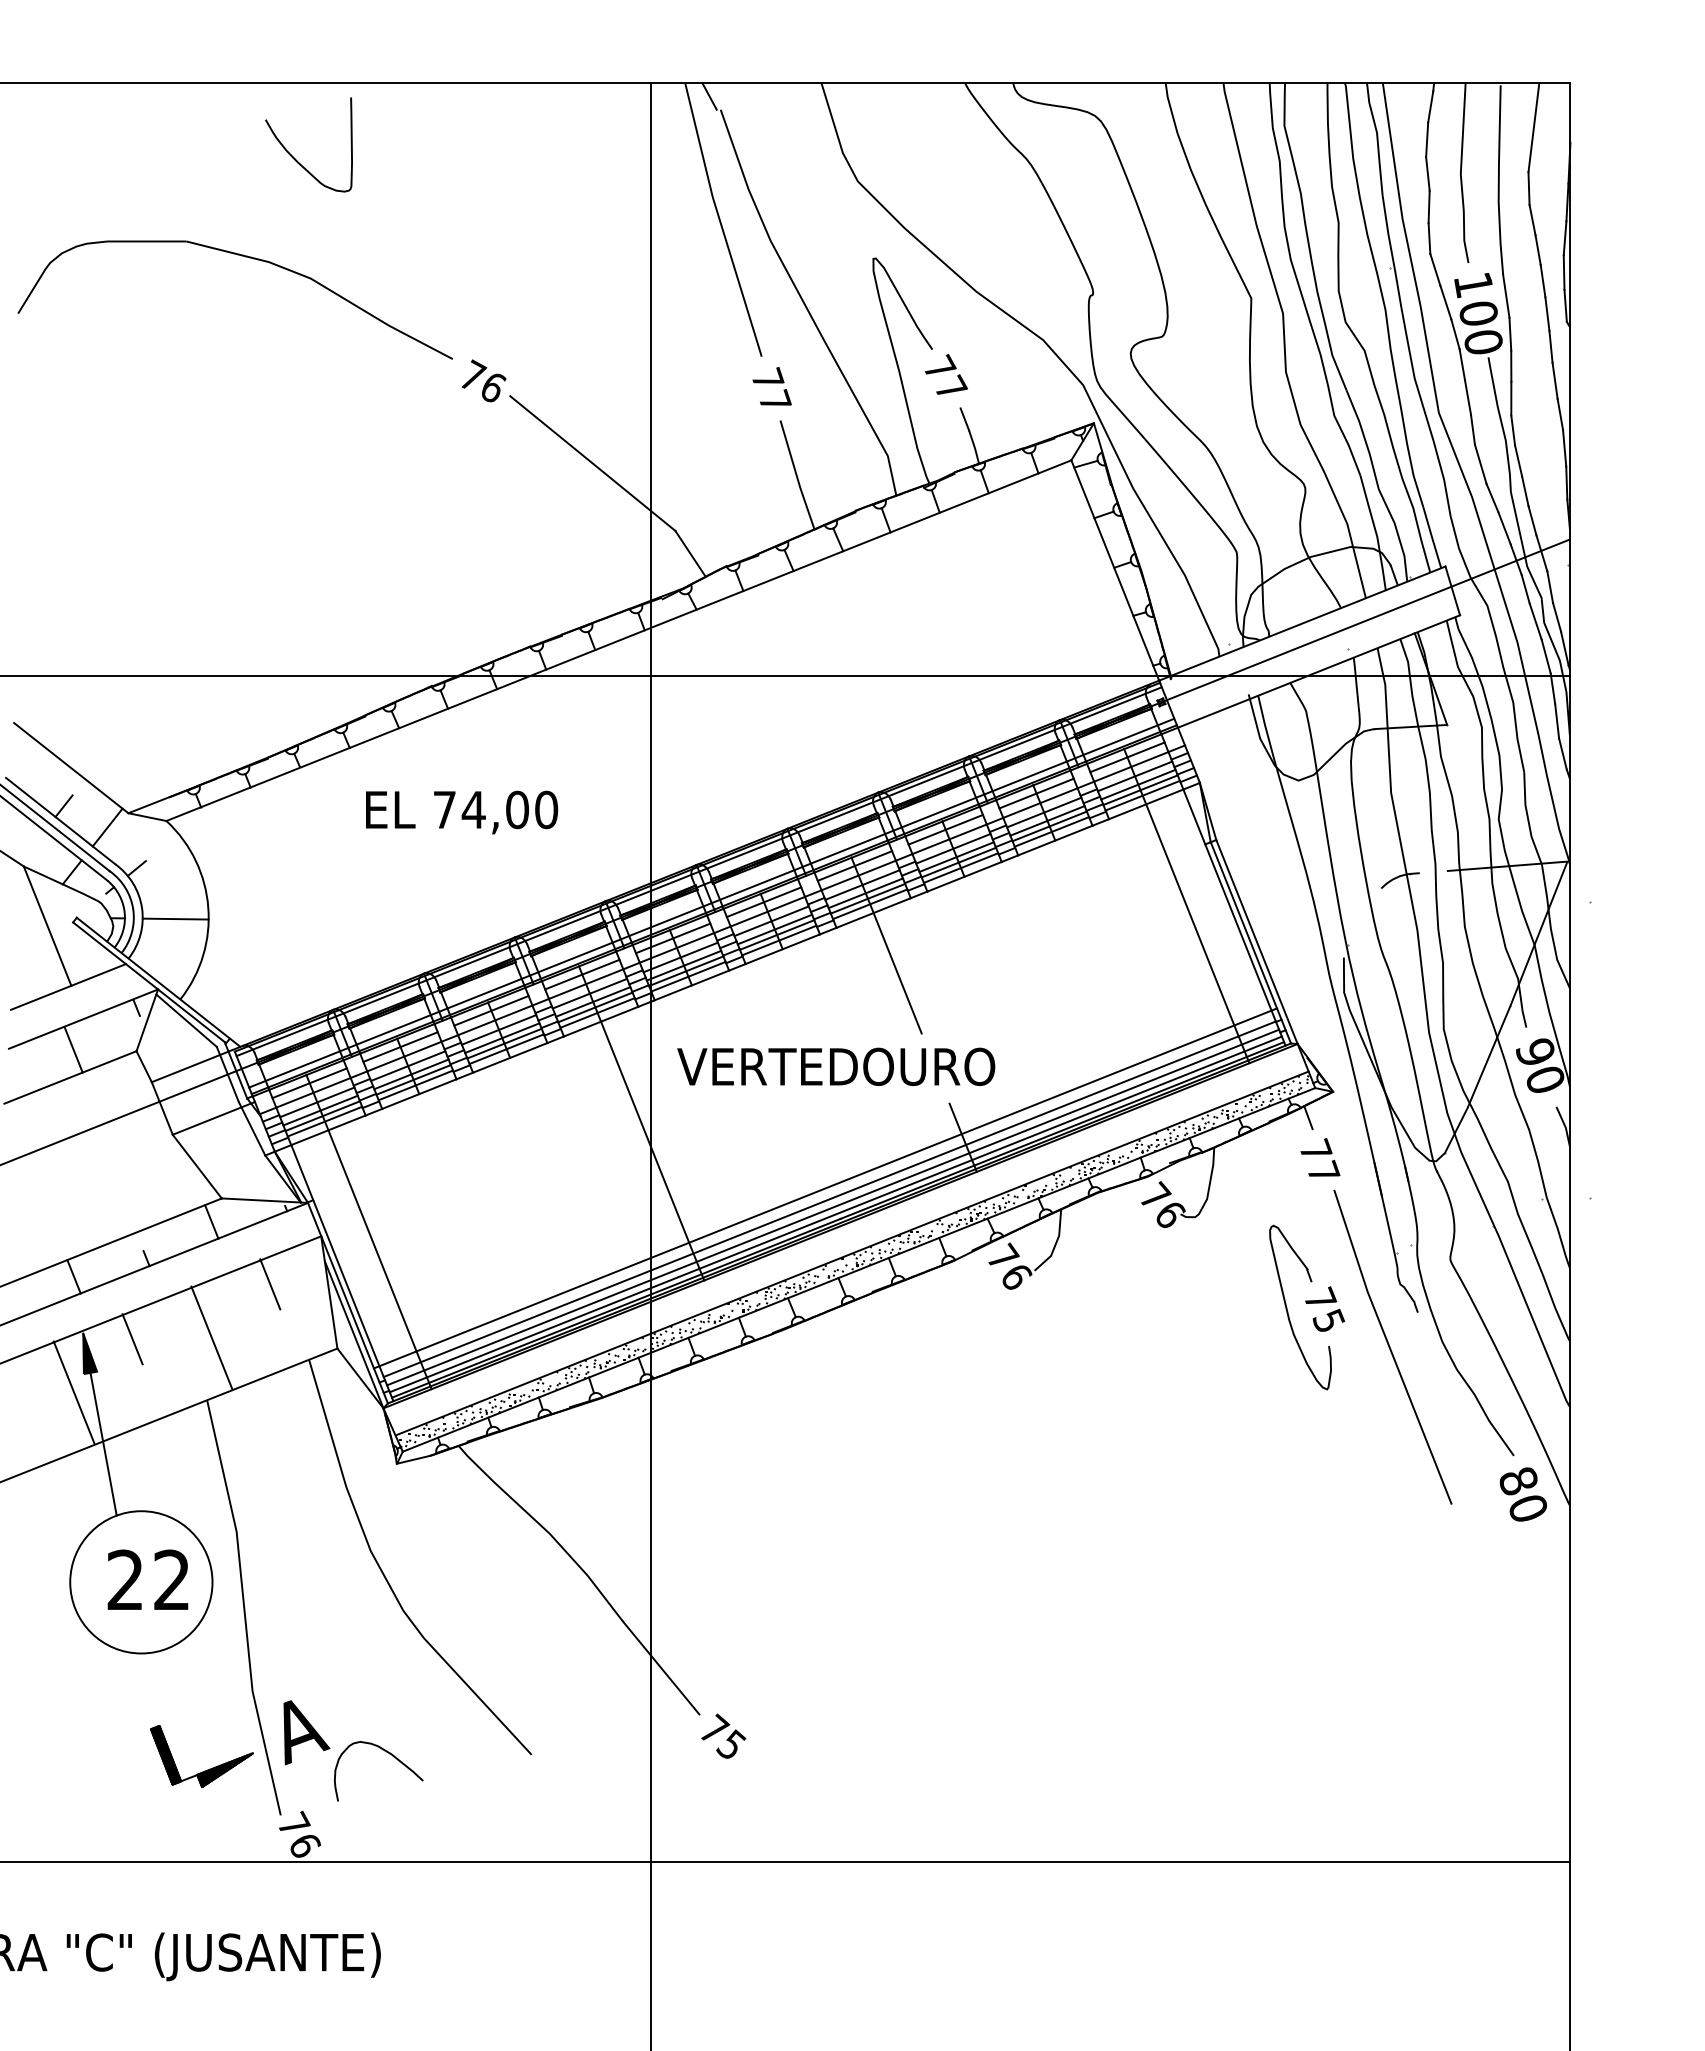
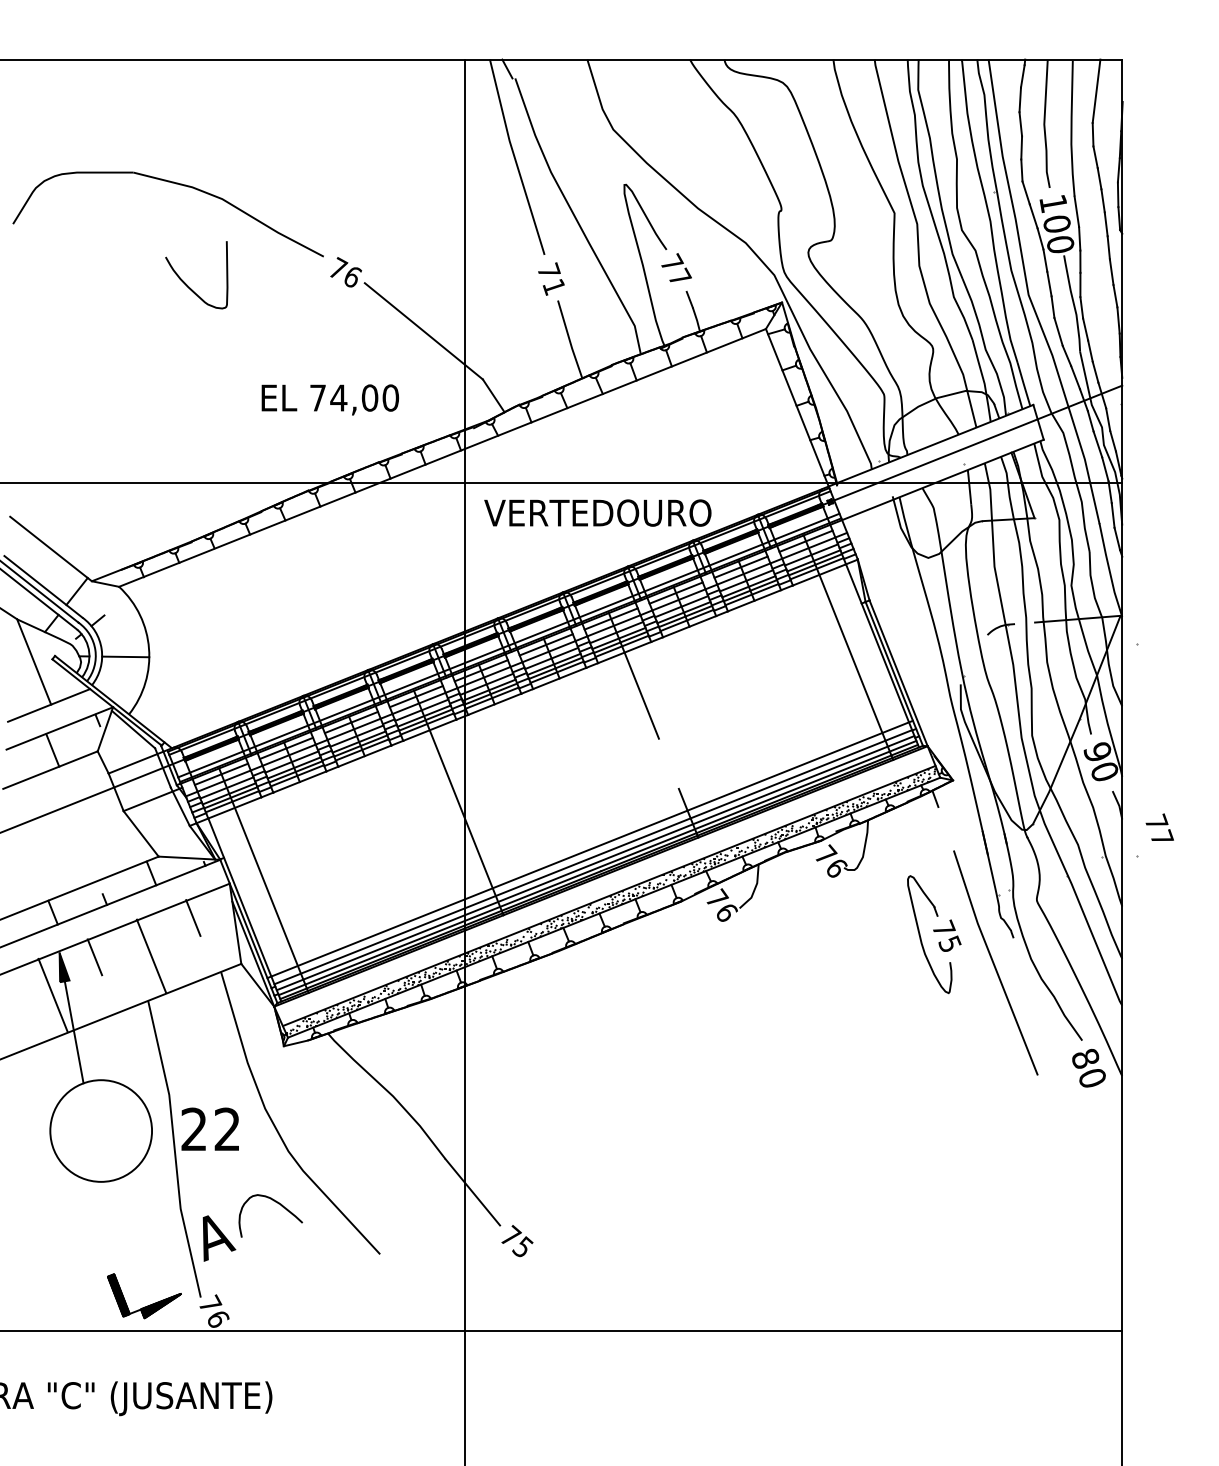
curve: (294, 157) -> (186, 284), moved
text: (775, 401) -> (554, 286), 77 -> 71
line: (63, 806) -> (45, 576), removed
text: (462, 812) -> (330, 399), moved
text: (836, 1066) -> (598, 512), moved
text: (1320, 1157) -> (1159, 827), moved
text: (147, 1579) -> (209, 1128), moved
curve: (389, 1754) -> (278, 1204), moved
part: (207, 1769) -> (148, 1305), moved

